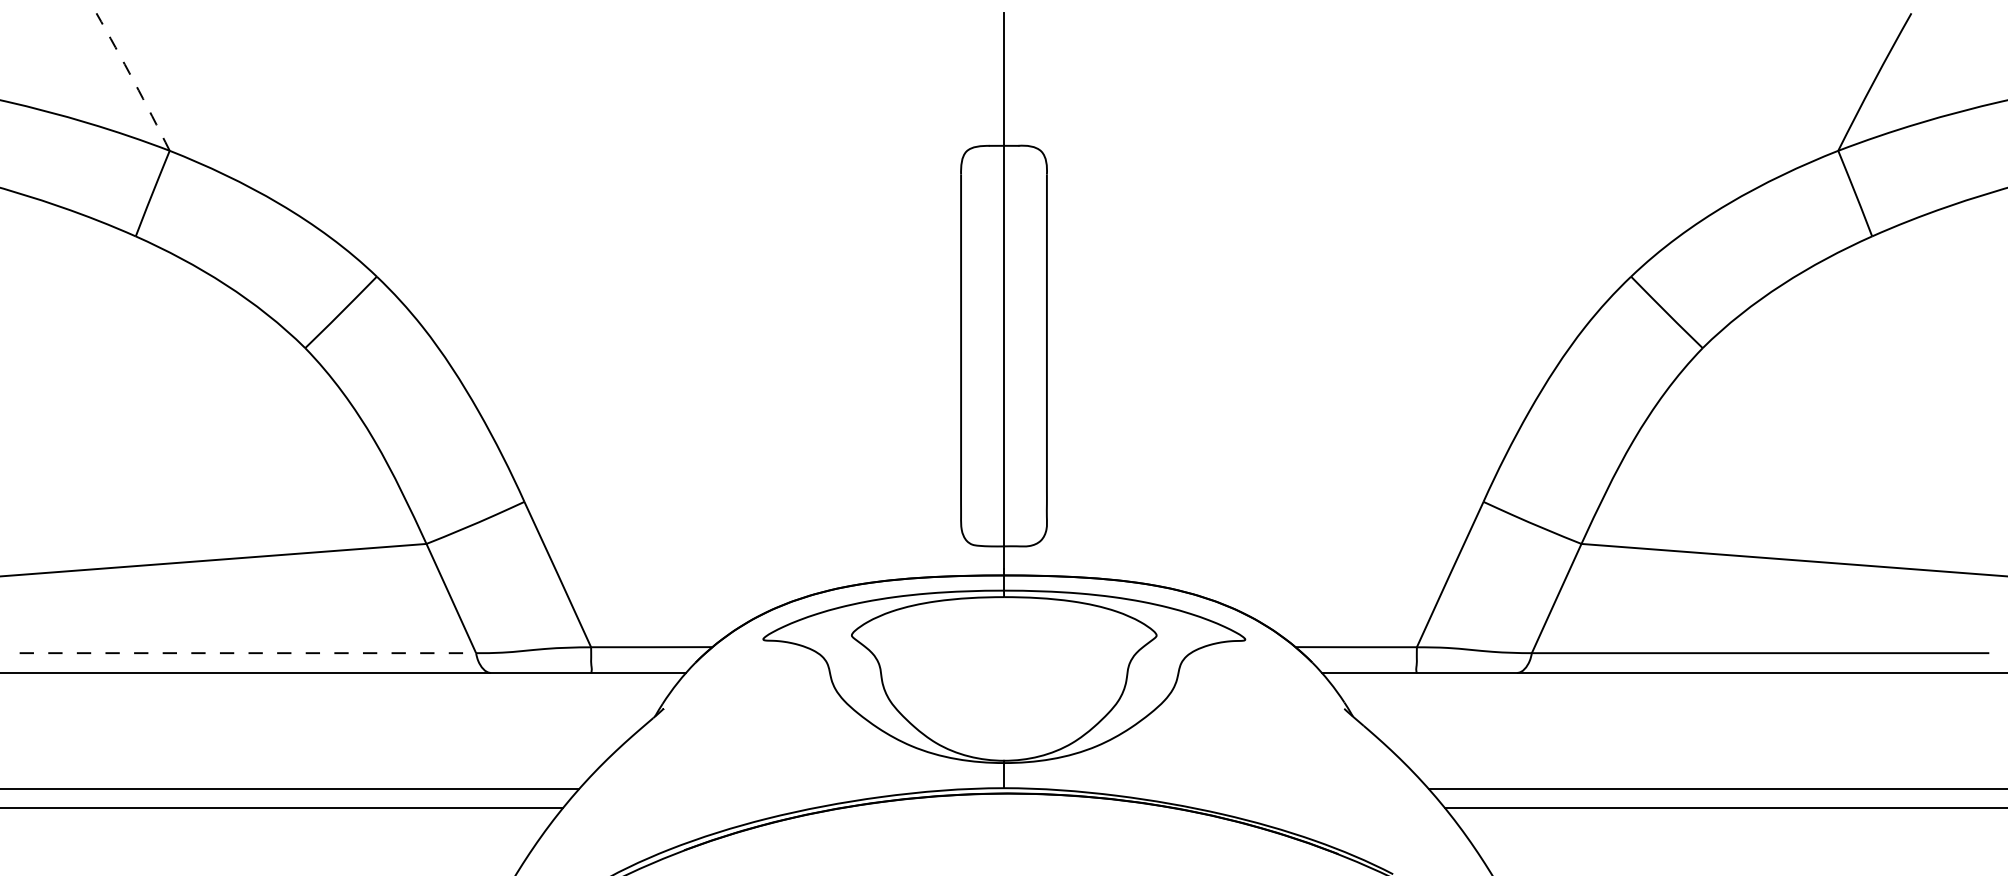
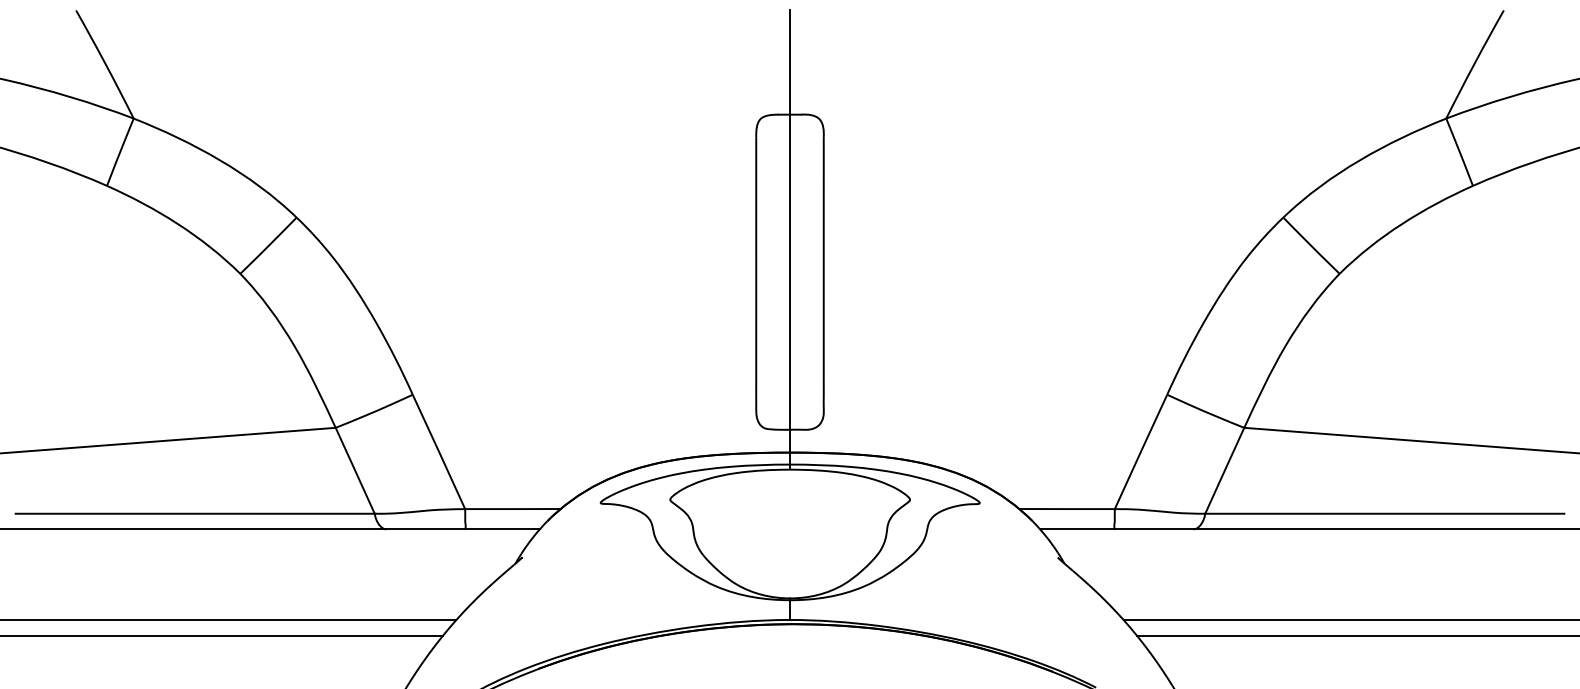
arc: (133, 82) -> (105, 64), dashed -> solid
line: (248, 652) -> (195, 513), dashed -> solid

